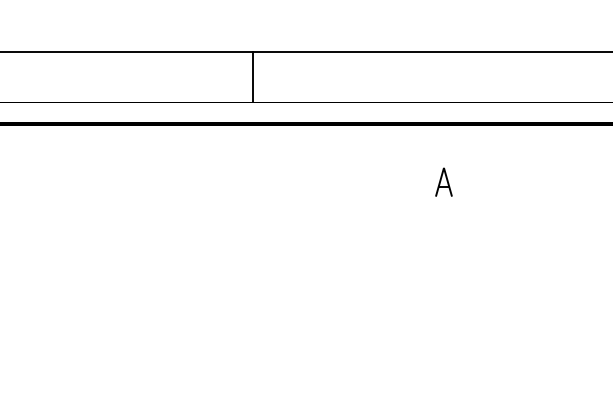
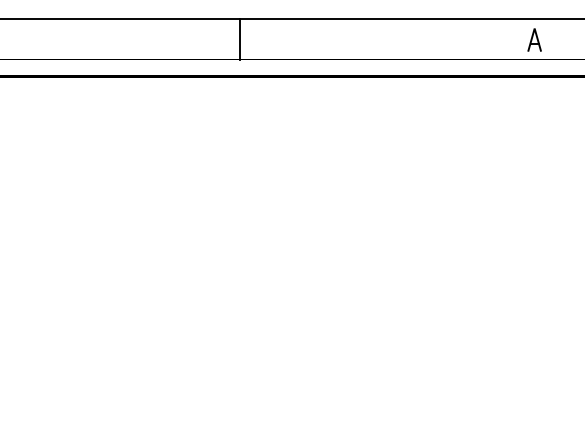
line: (252, 77) -> (240, 39), moved
part: (443, 181) -> (534, 39), moved

